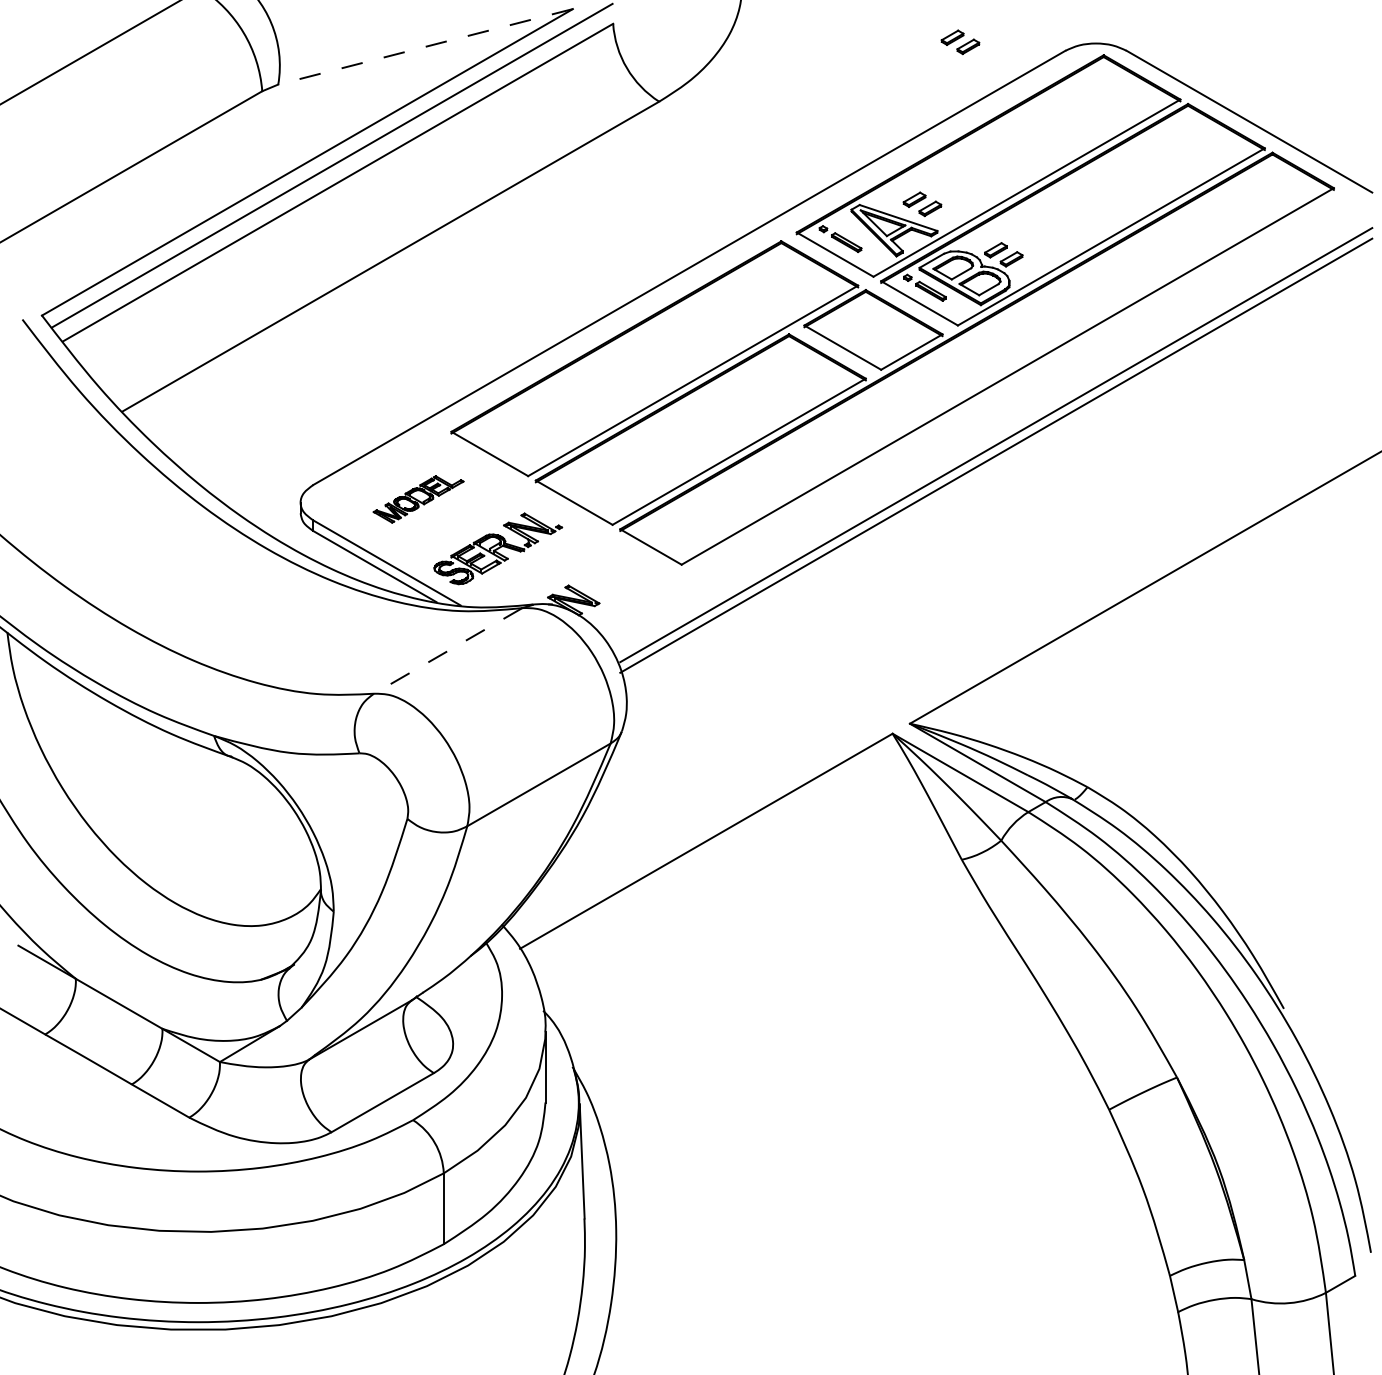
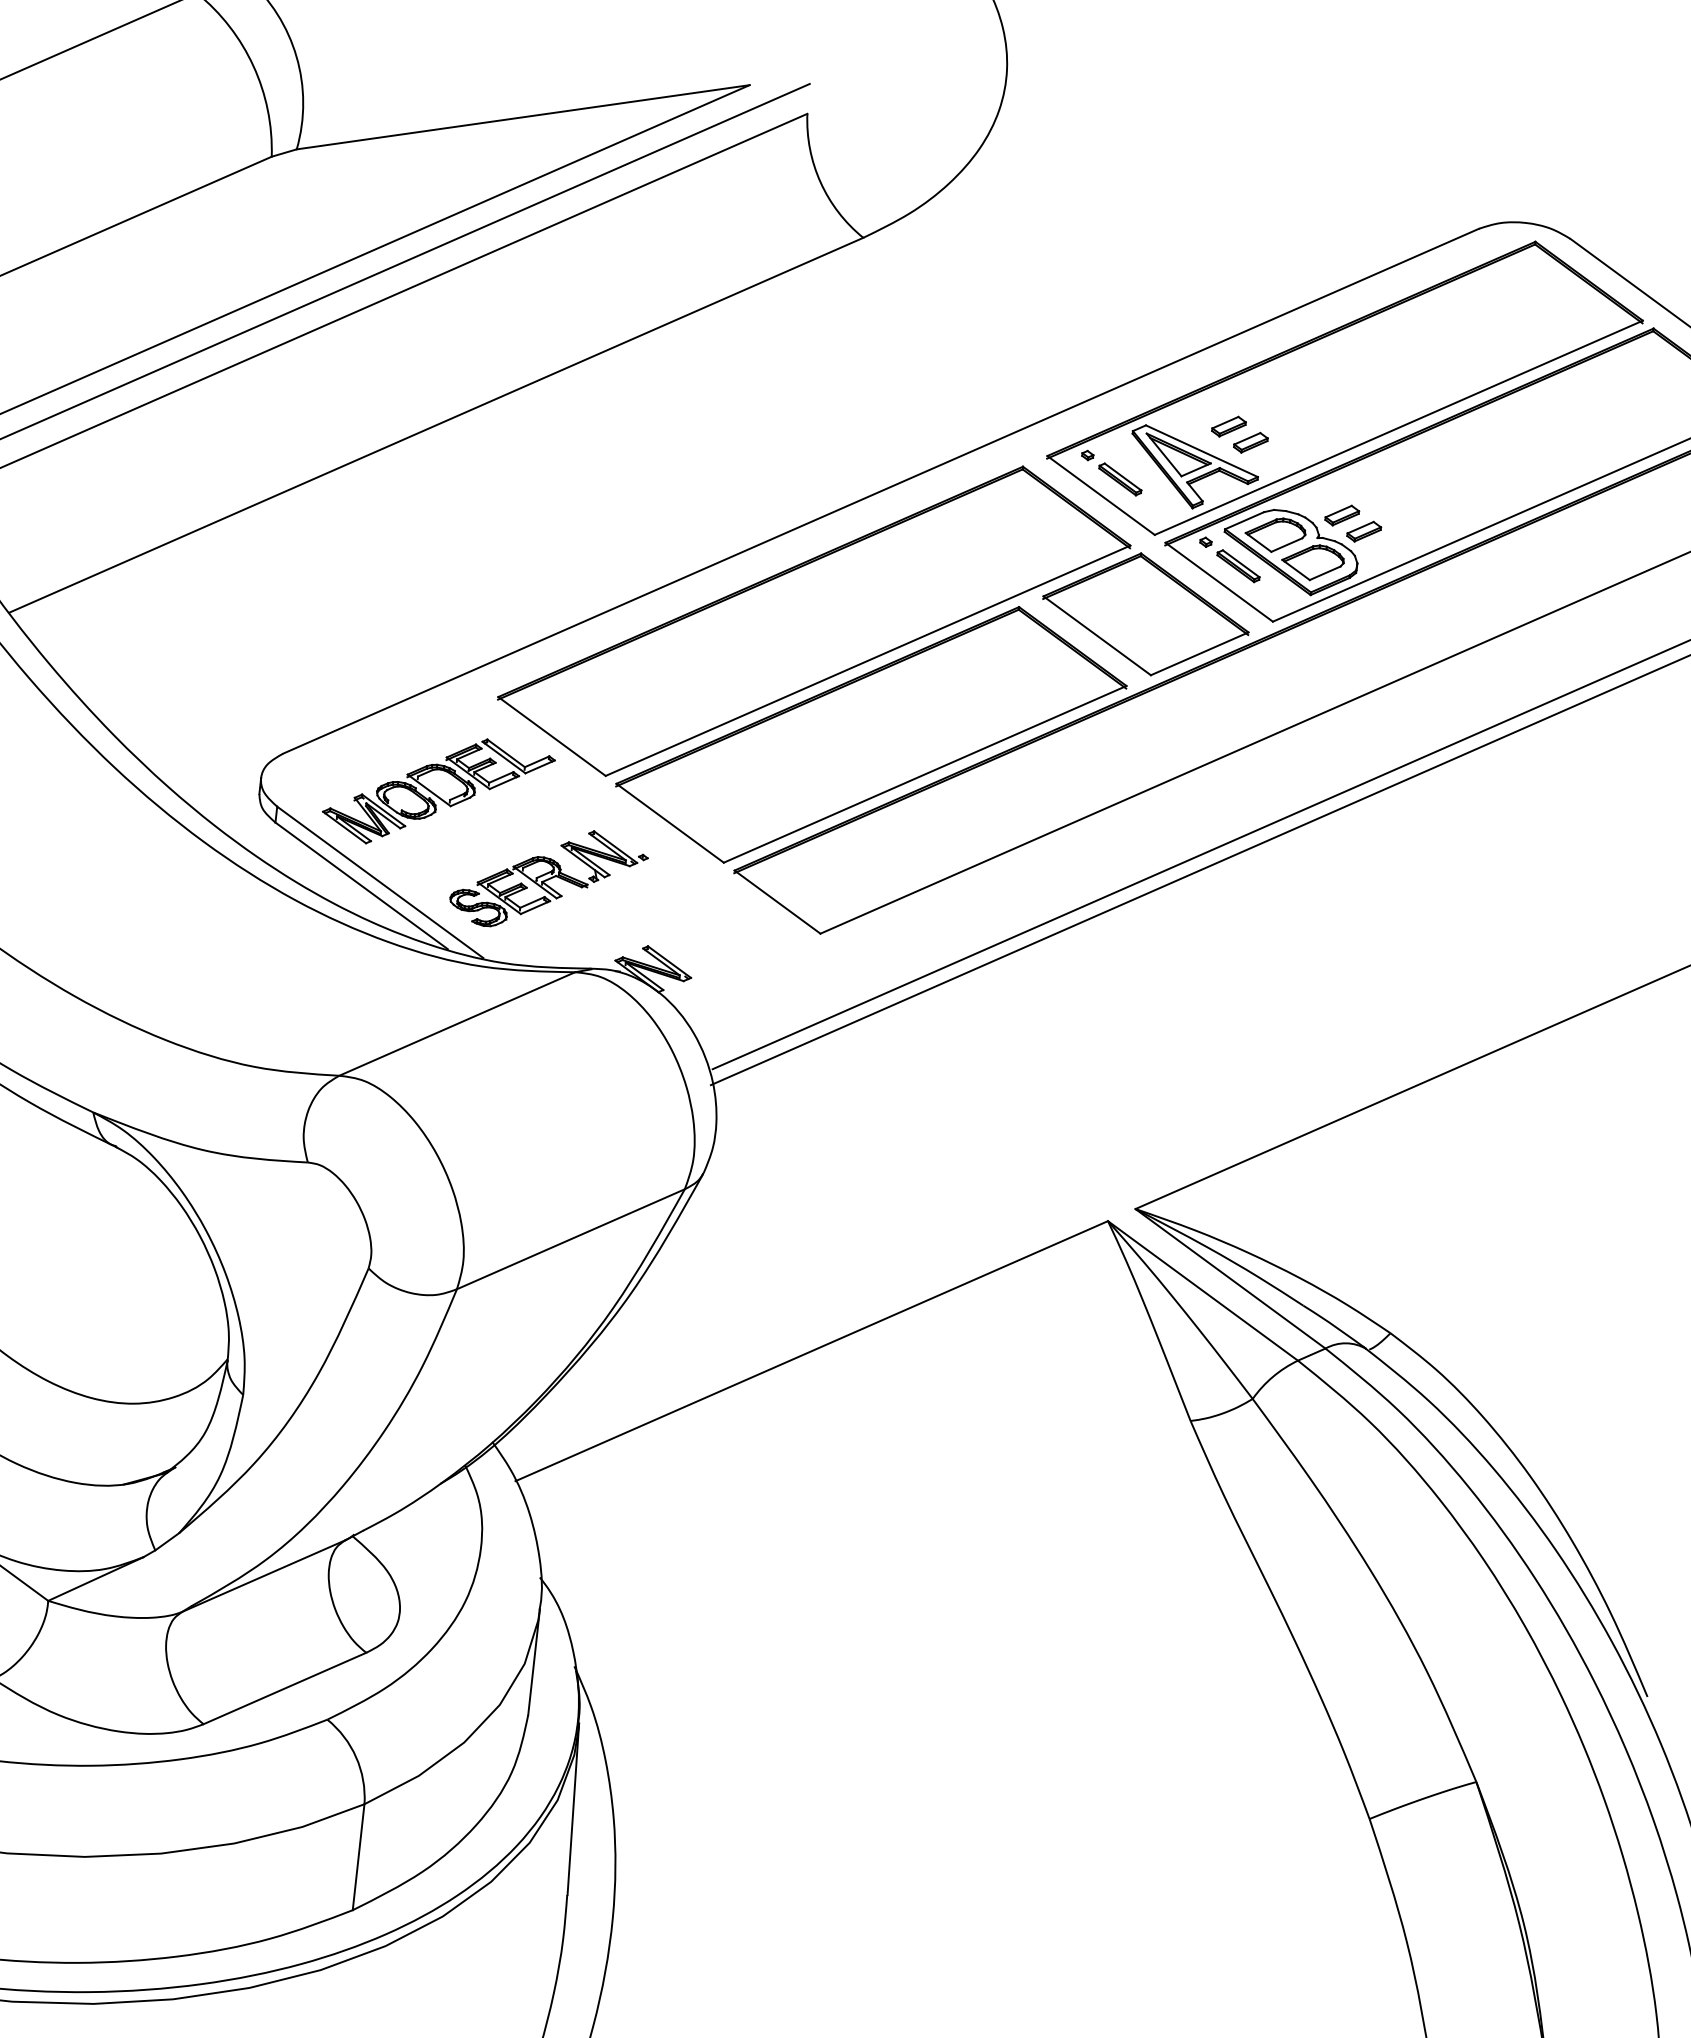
part: (960, 42) -> (1323, 199), removed
line: (425, 46) -> (523, 116), dashed -> solid
part: (418, 499) -> (437, 792), size x1.67
line: (448, 650) -> (457, 1023), dashed -> solid

